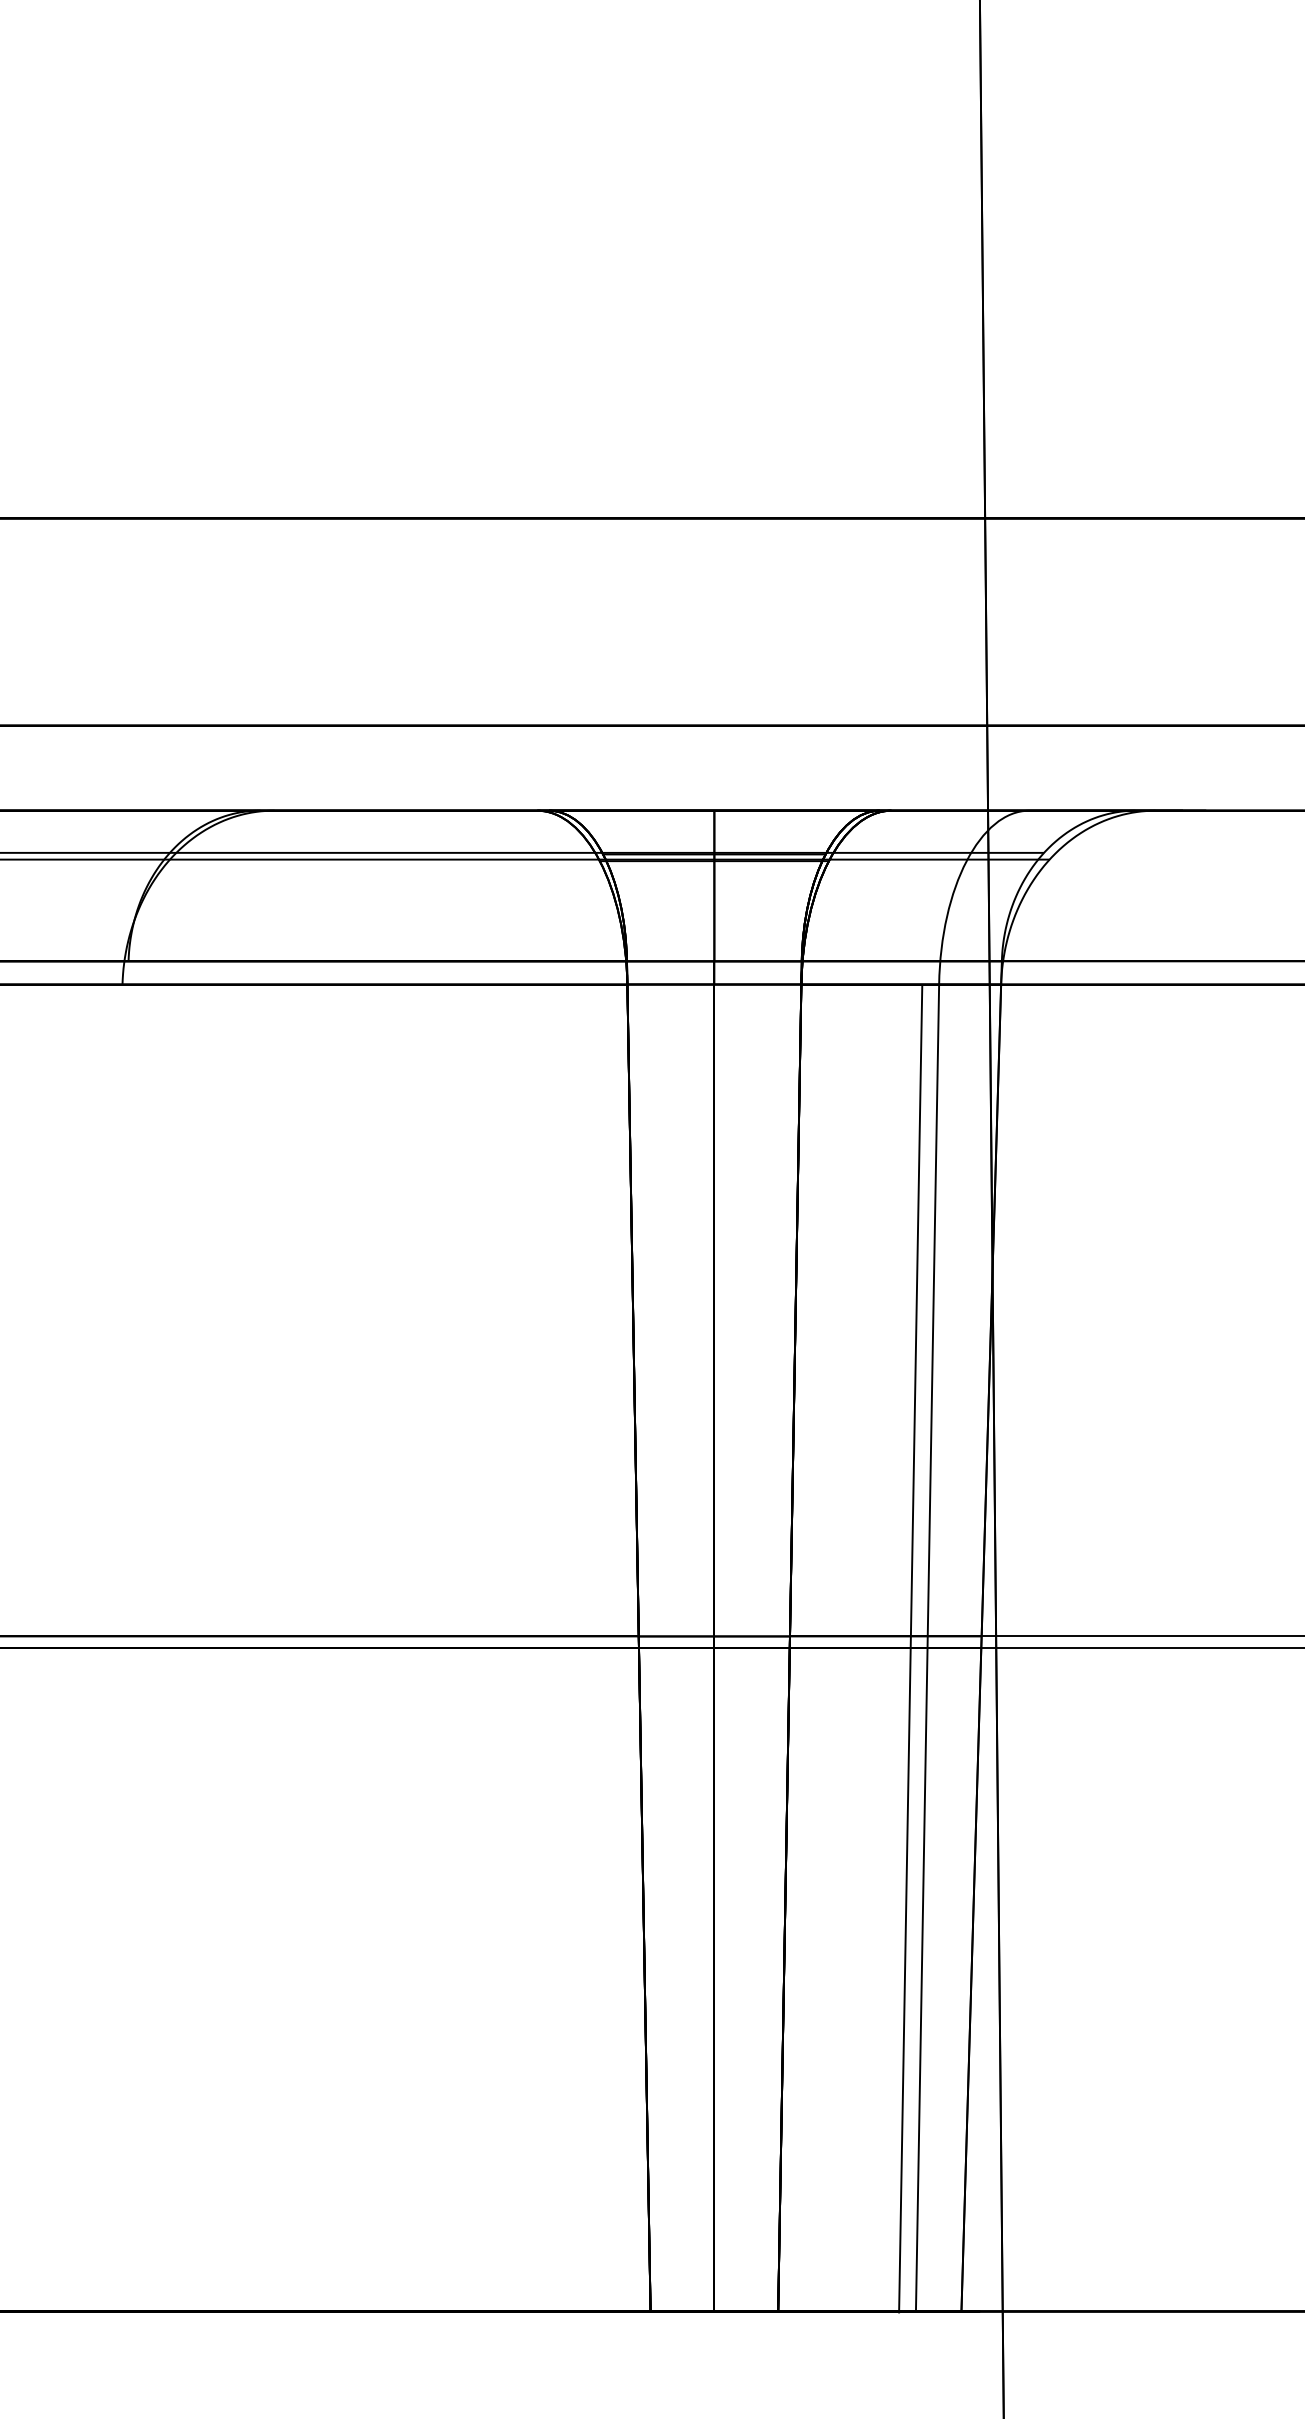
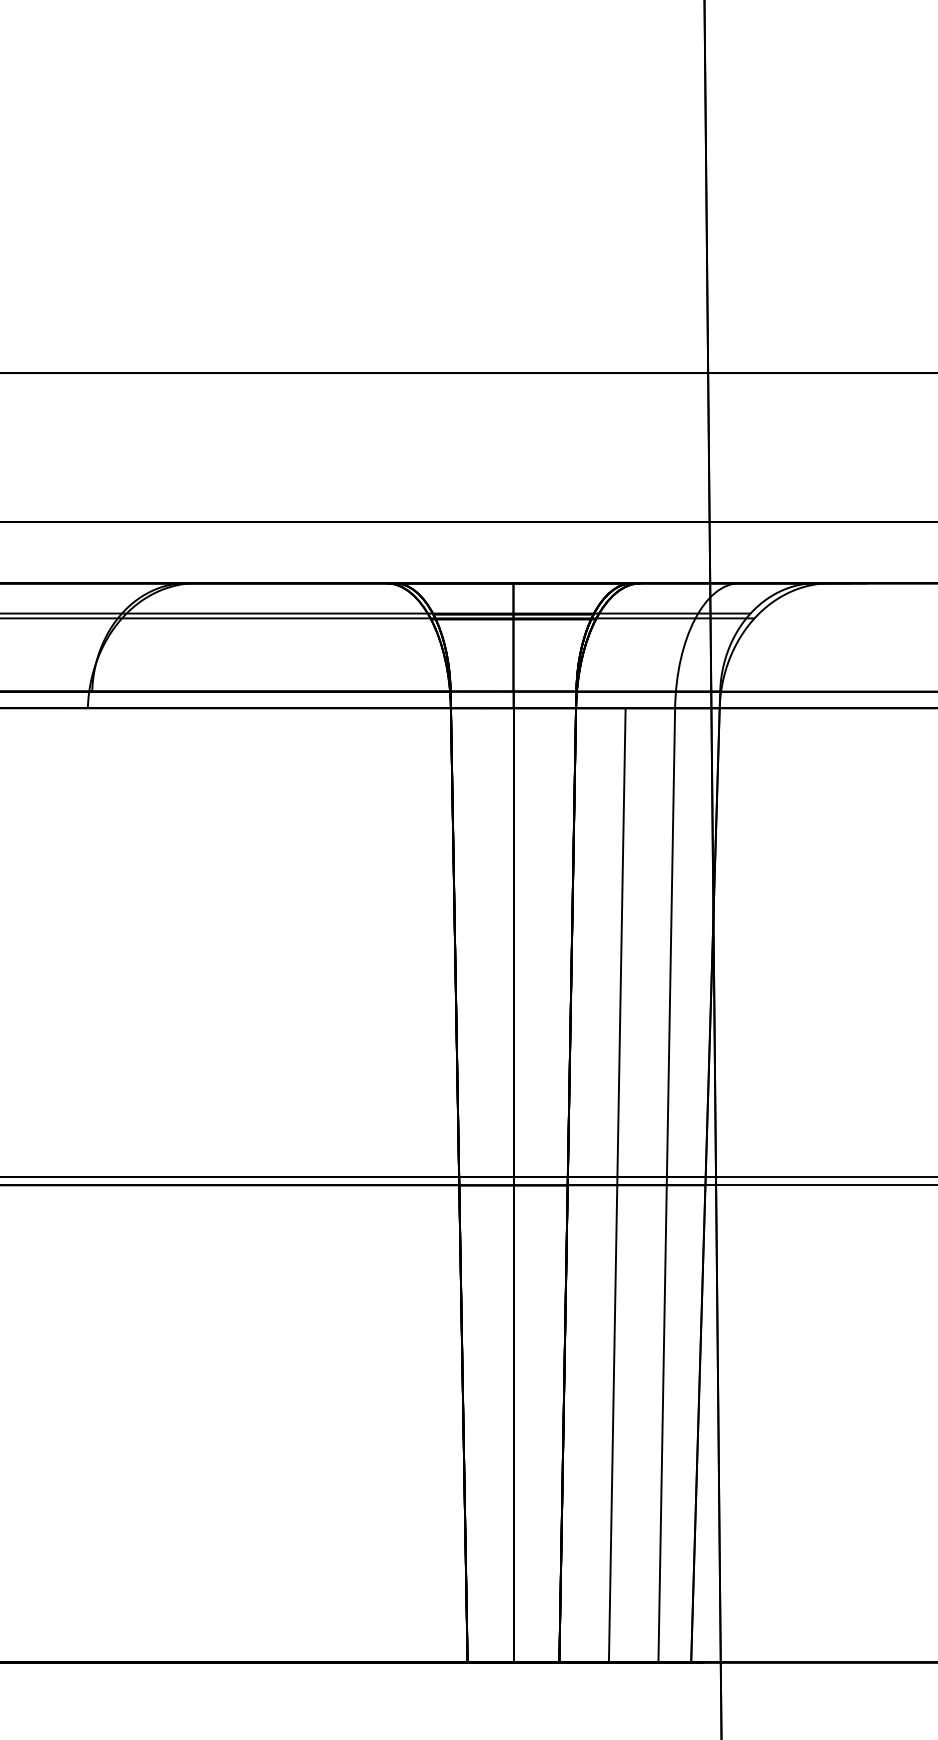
line: (910, 1648) -> (617, 1184), moved

